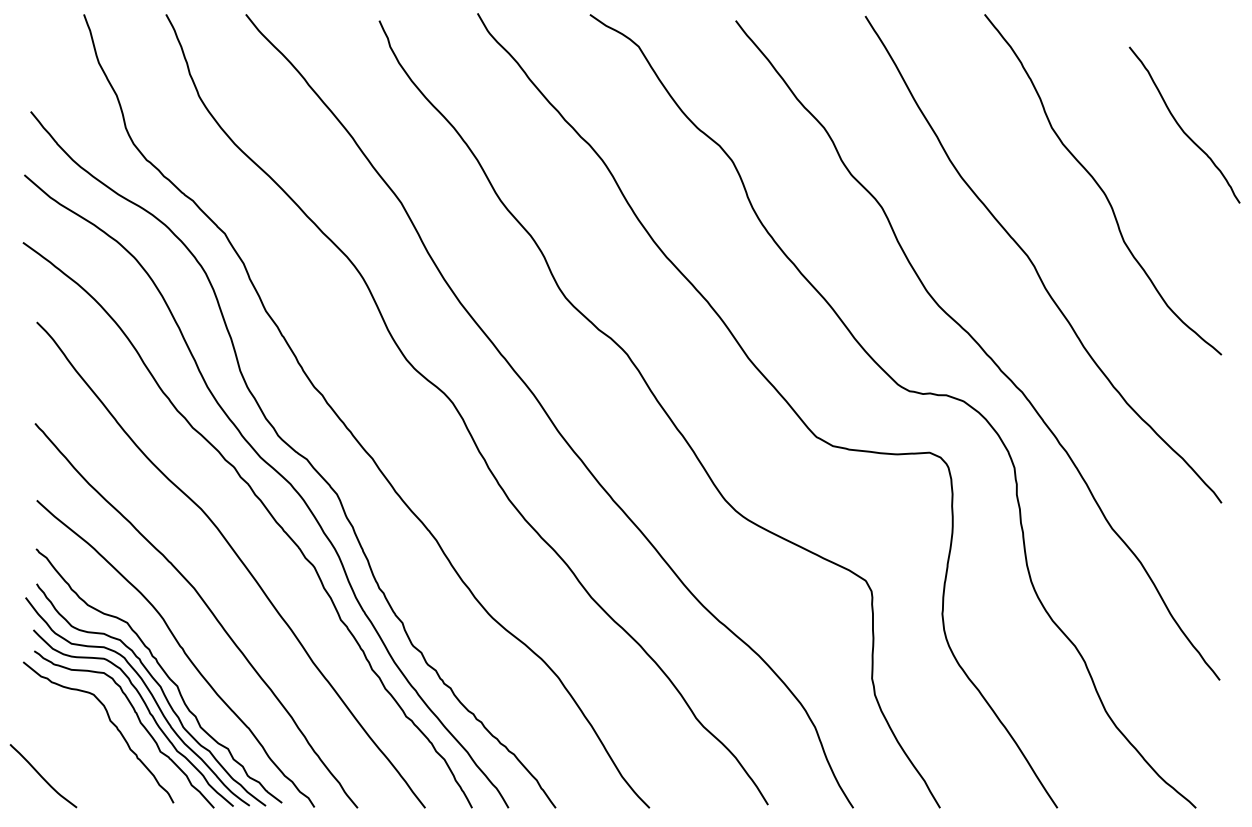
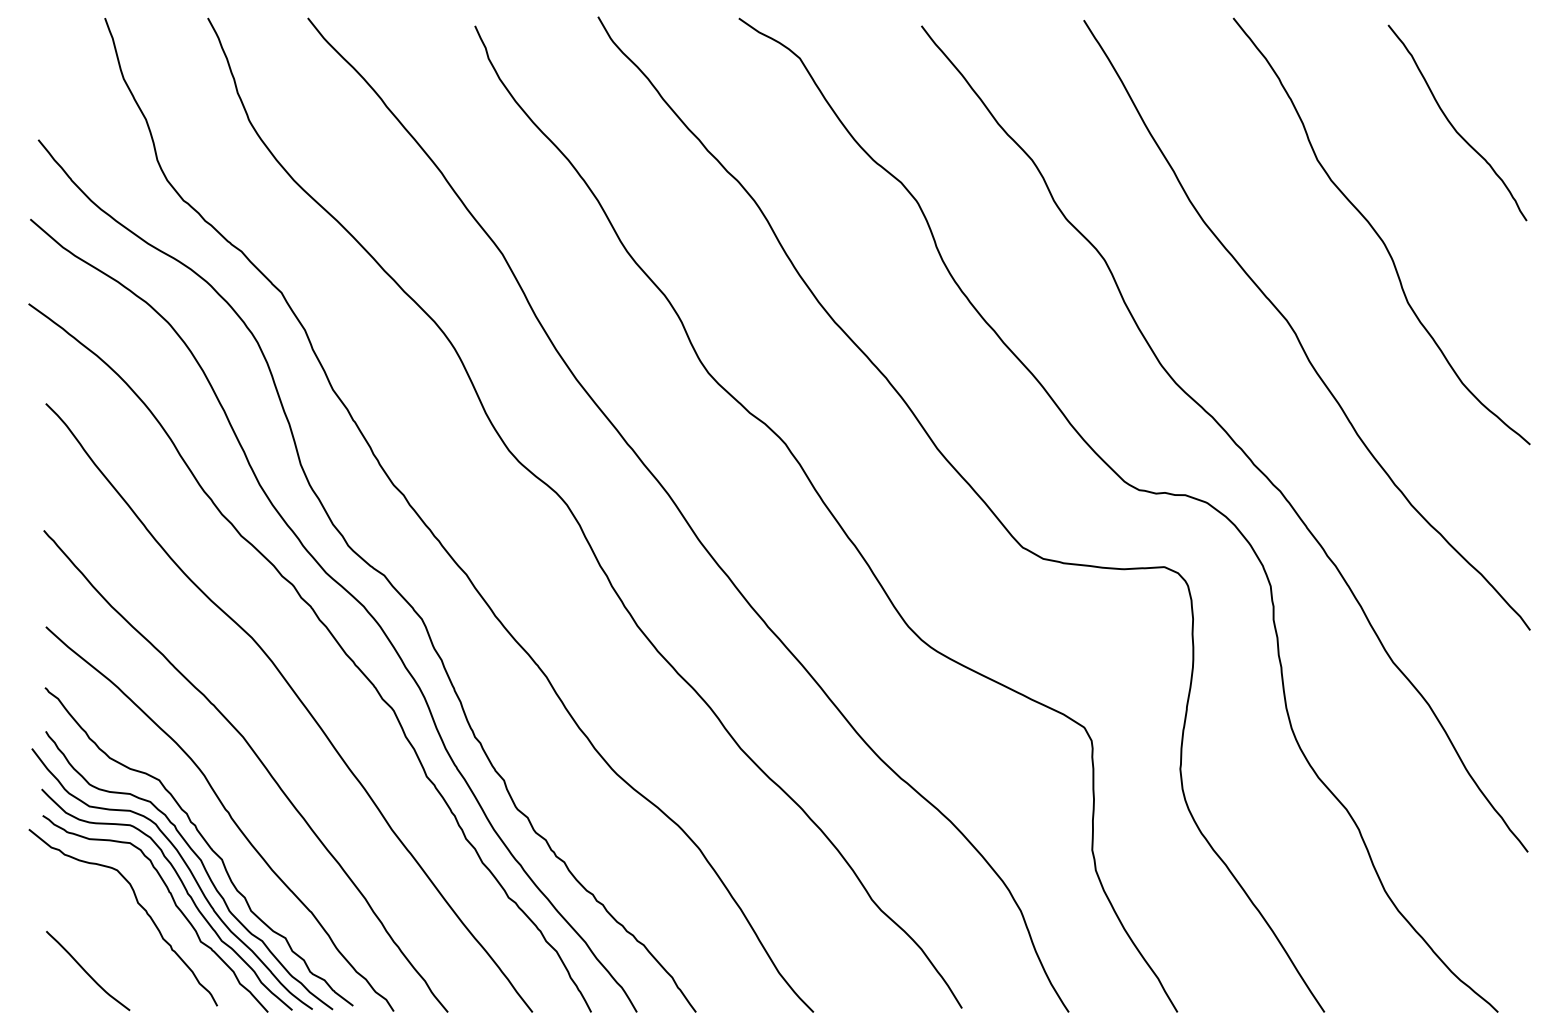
curve: (1180, 125) -> (1452, 123), moved
curve: (42, 776) -> (86, 971), moved

